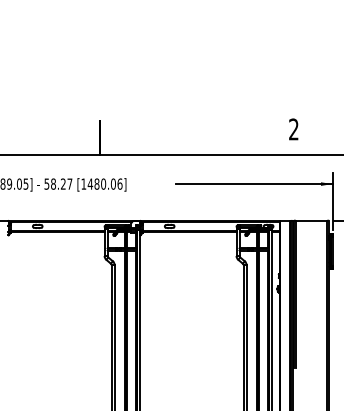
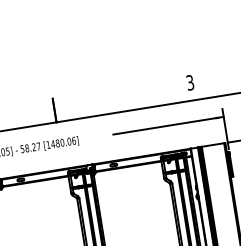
text: (293, 129) -> (190, 82), 2 -> 3

